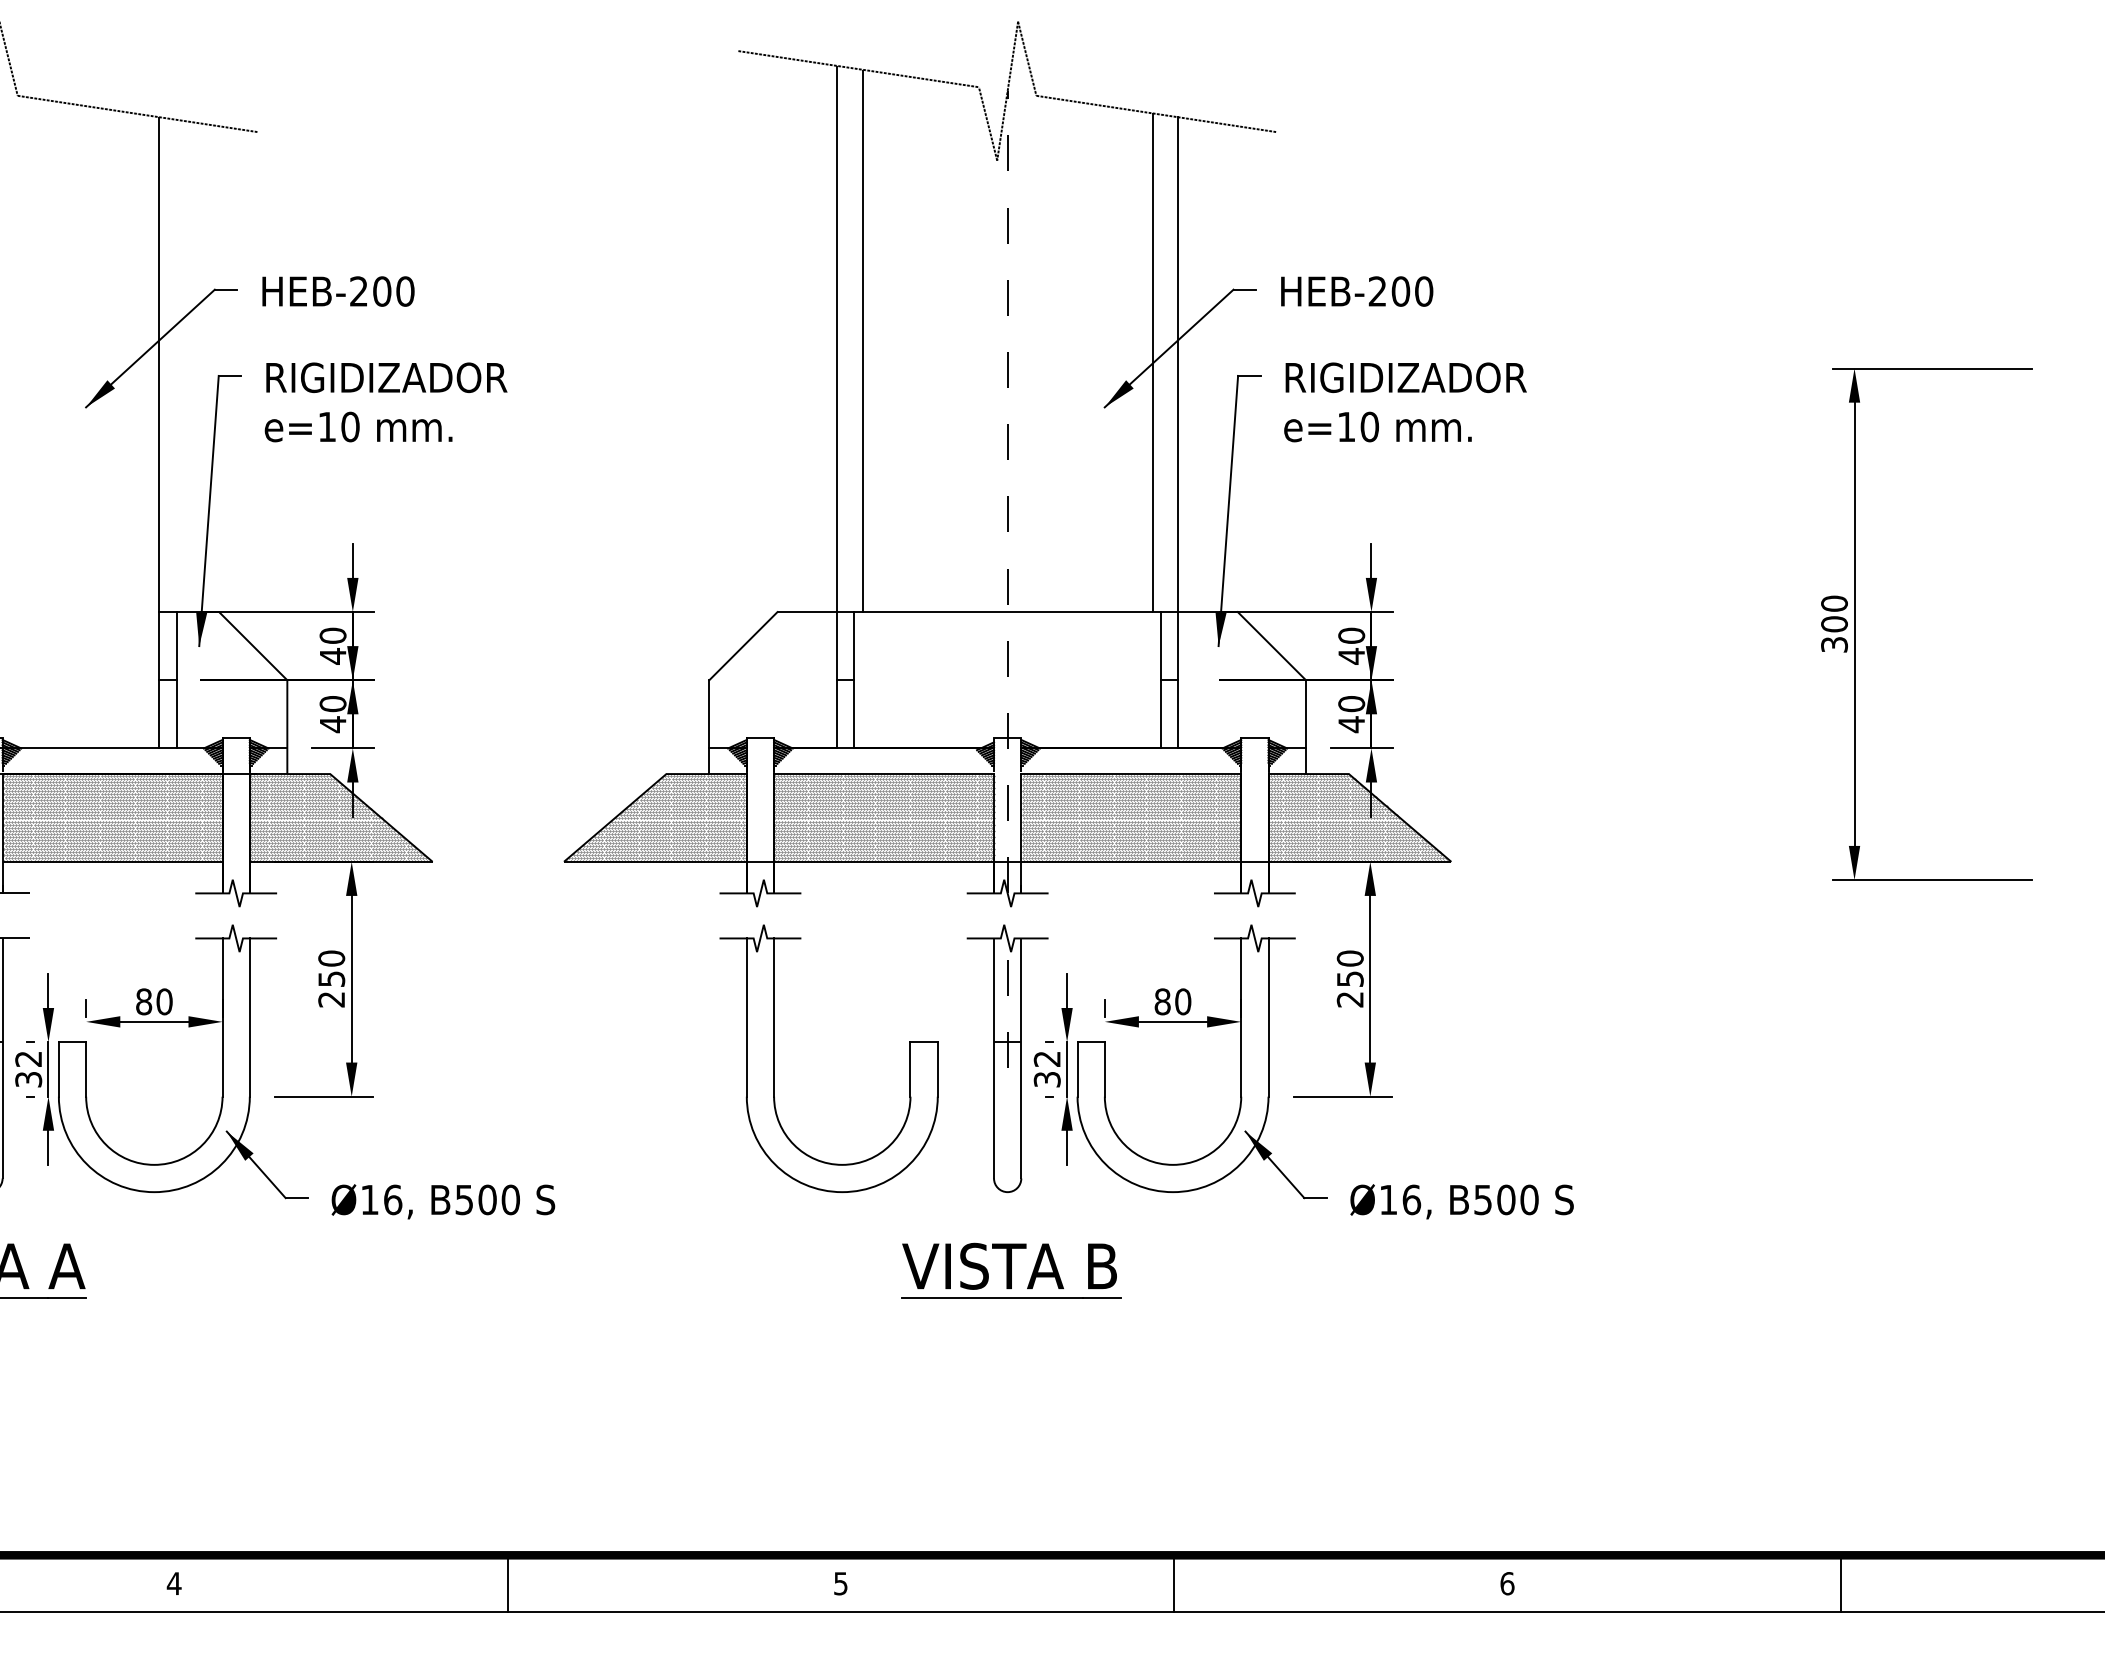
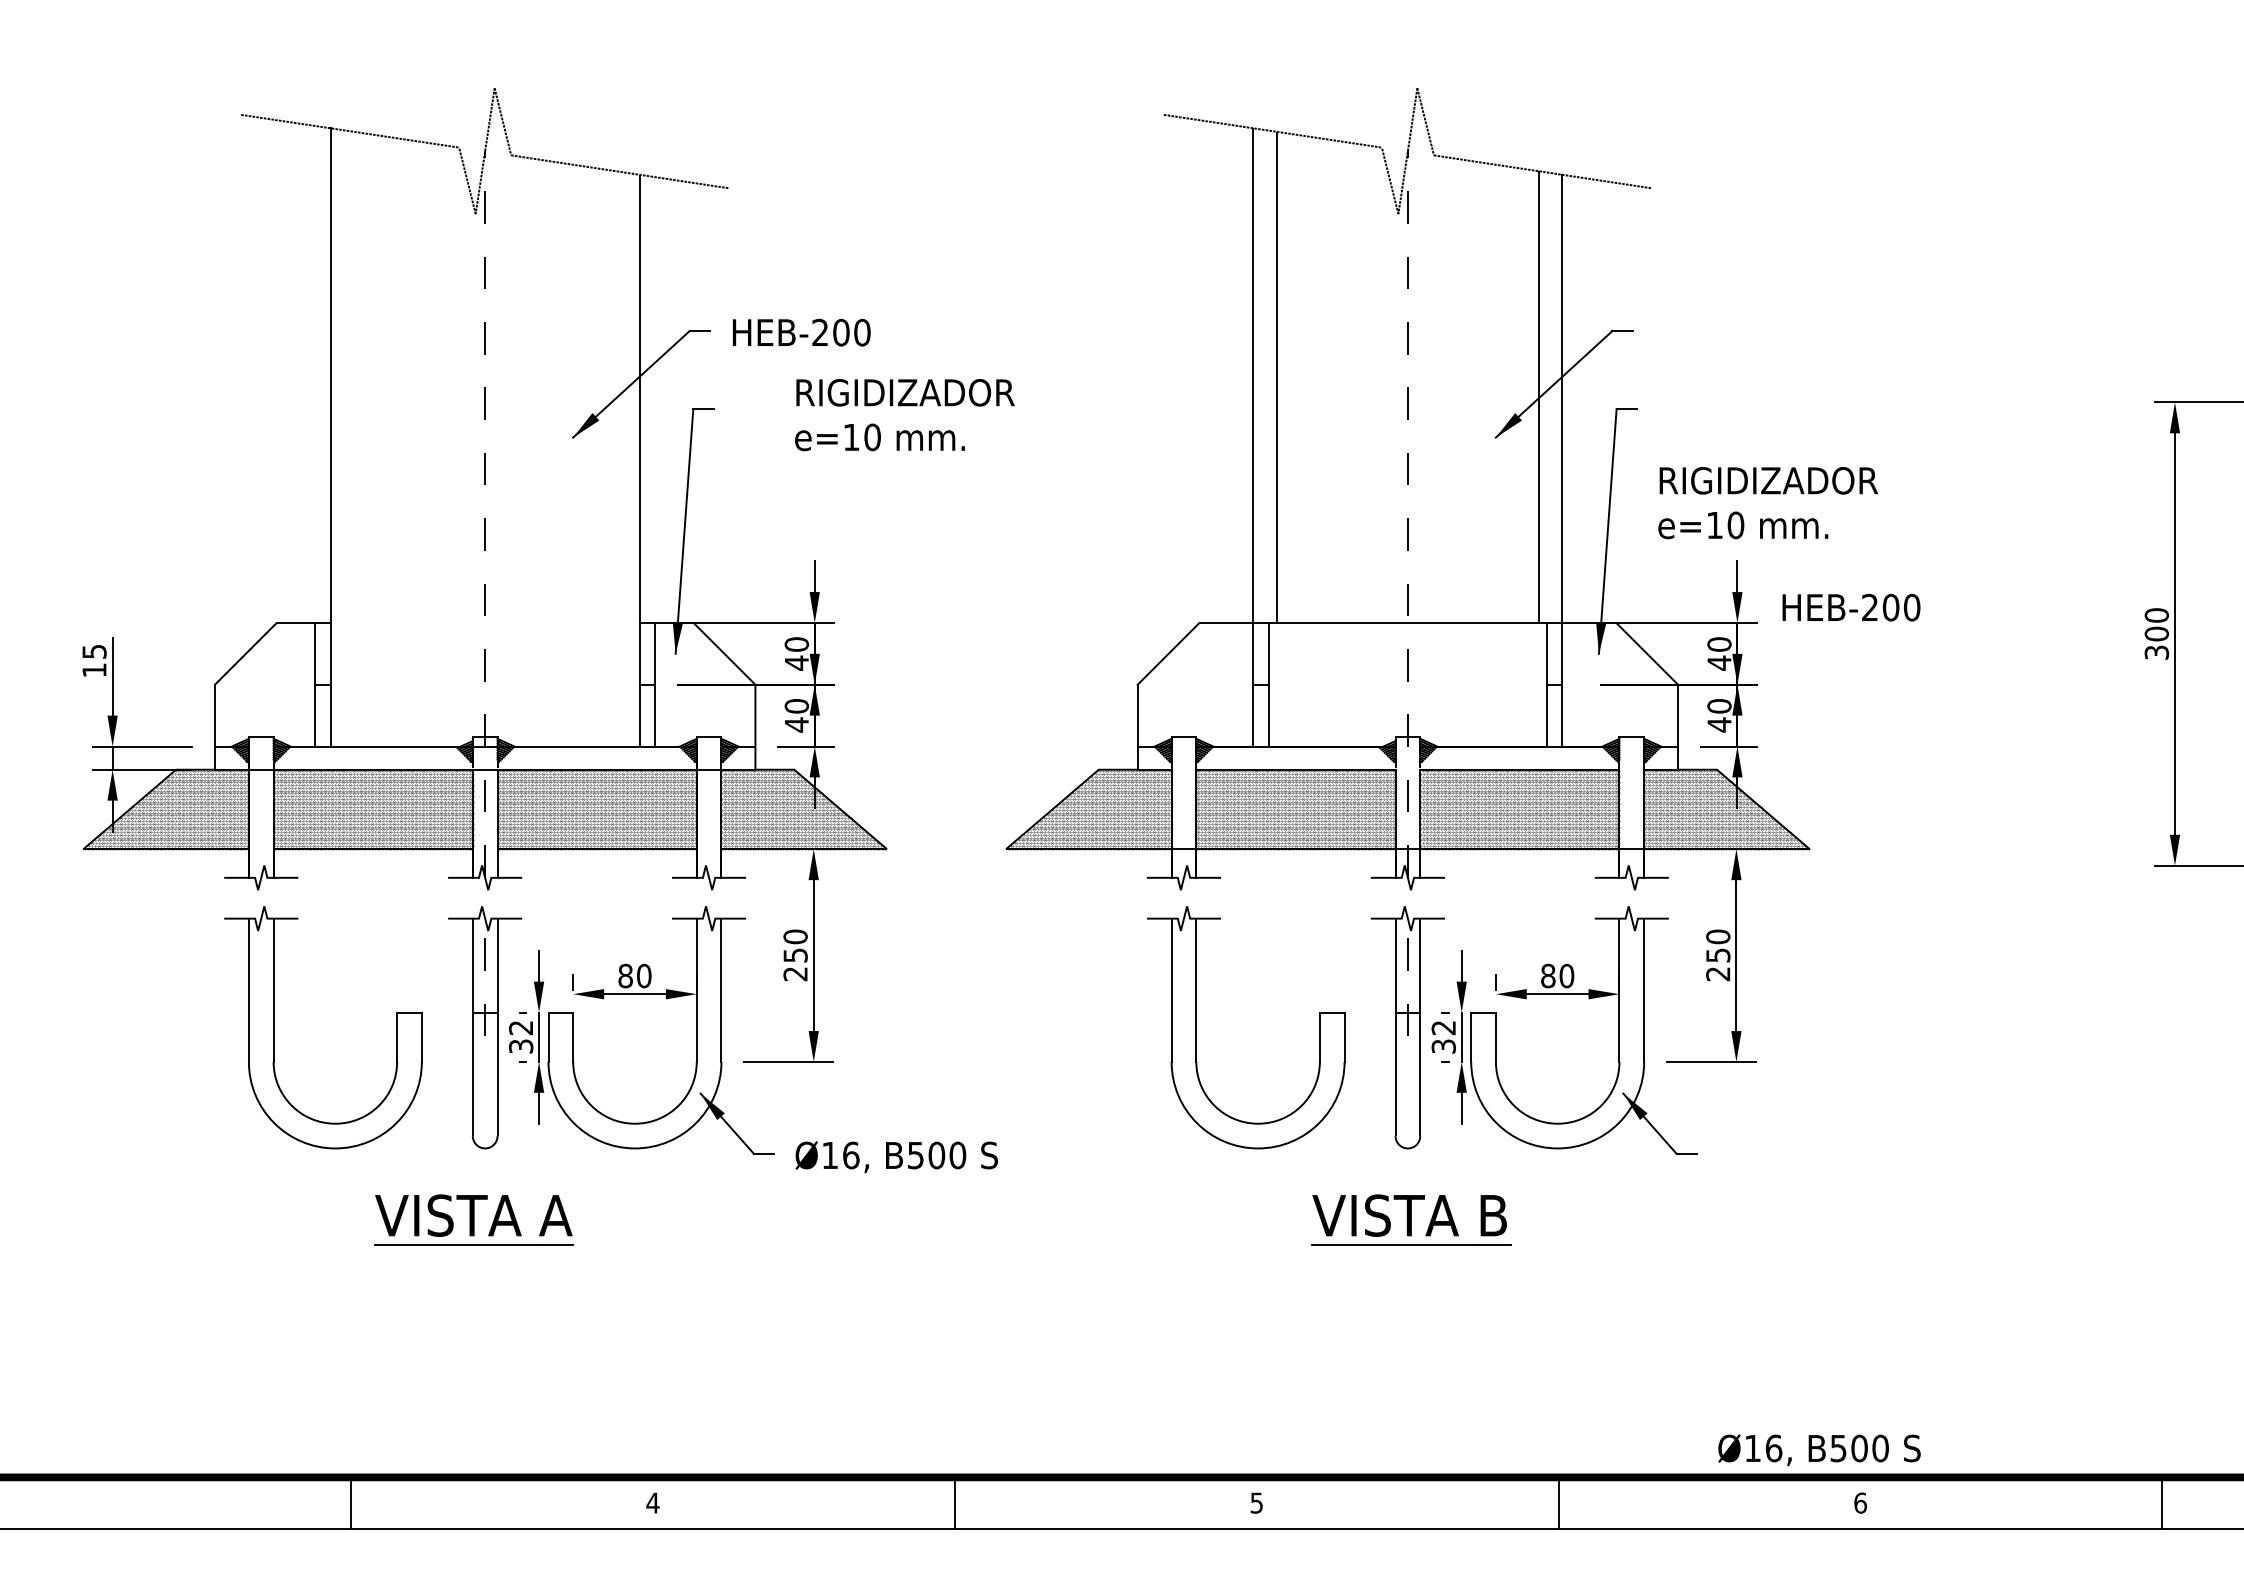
text: (1357, 291) -> (1851, 607), moved
text: (385, 402) -> (904, 415), moved
text: (1404, 402) -> (1767, 503), moved
text: (1462, 1202) -> (1819, 1450), moved

